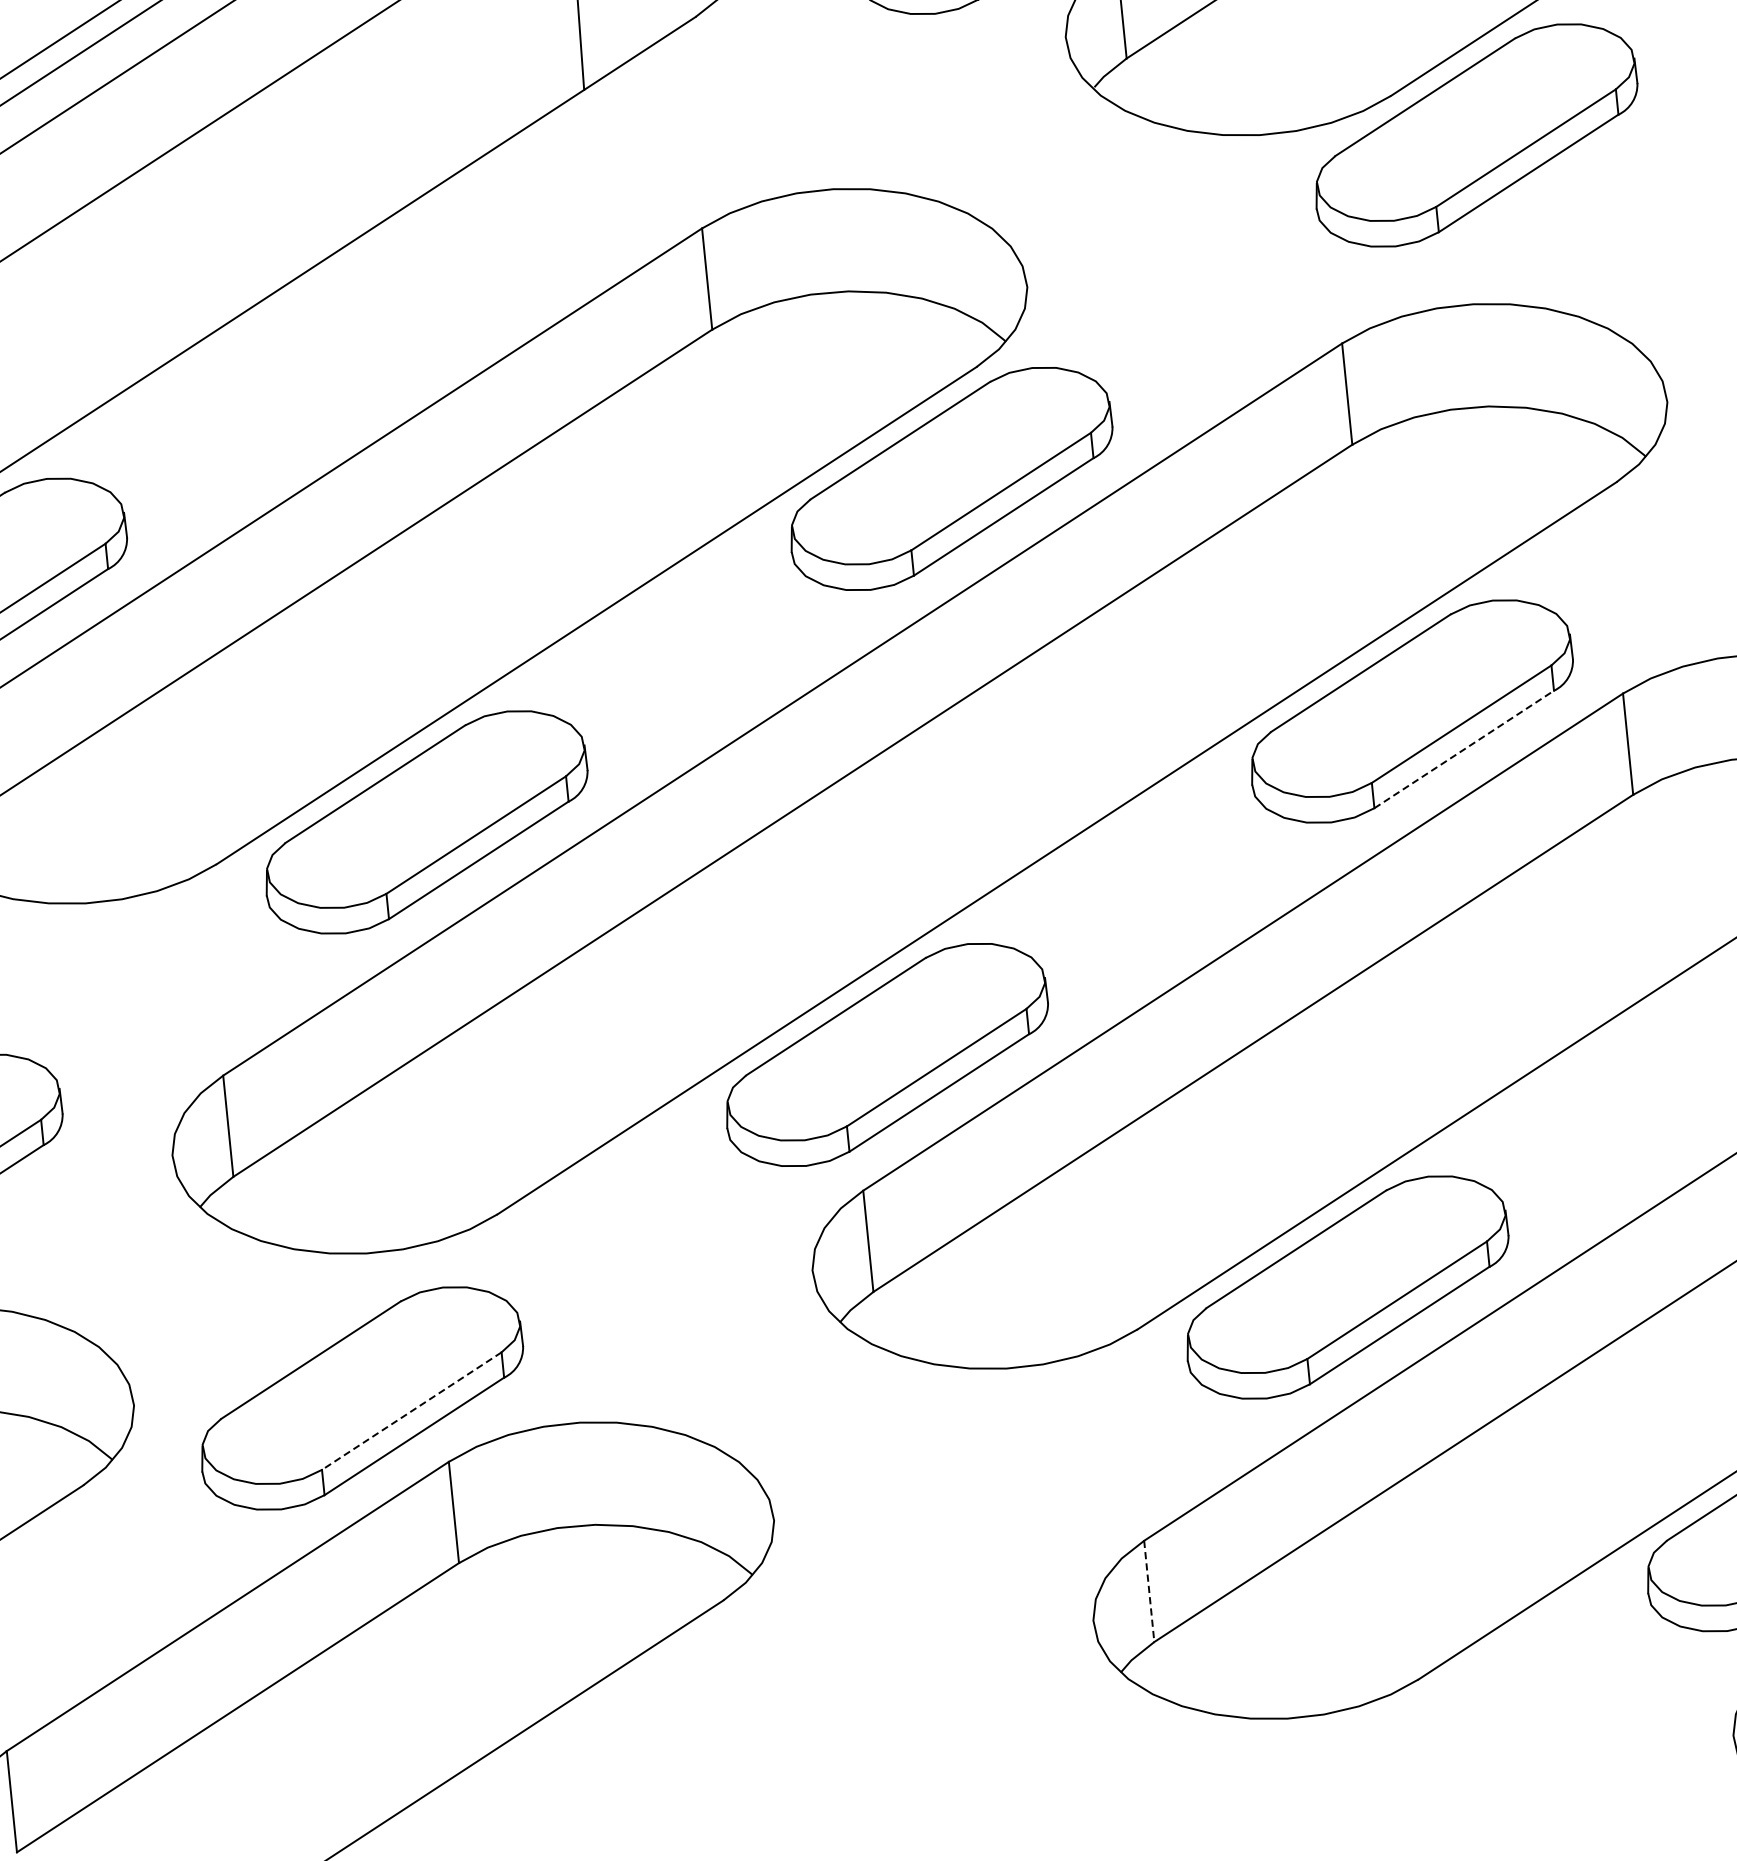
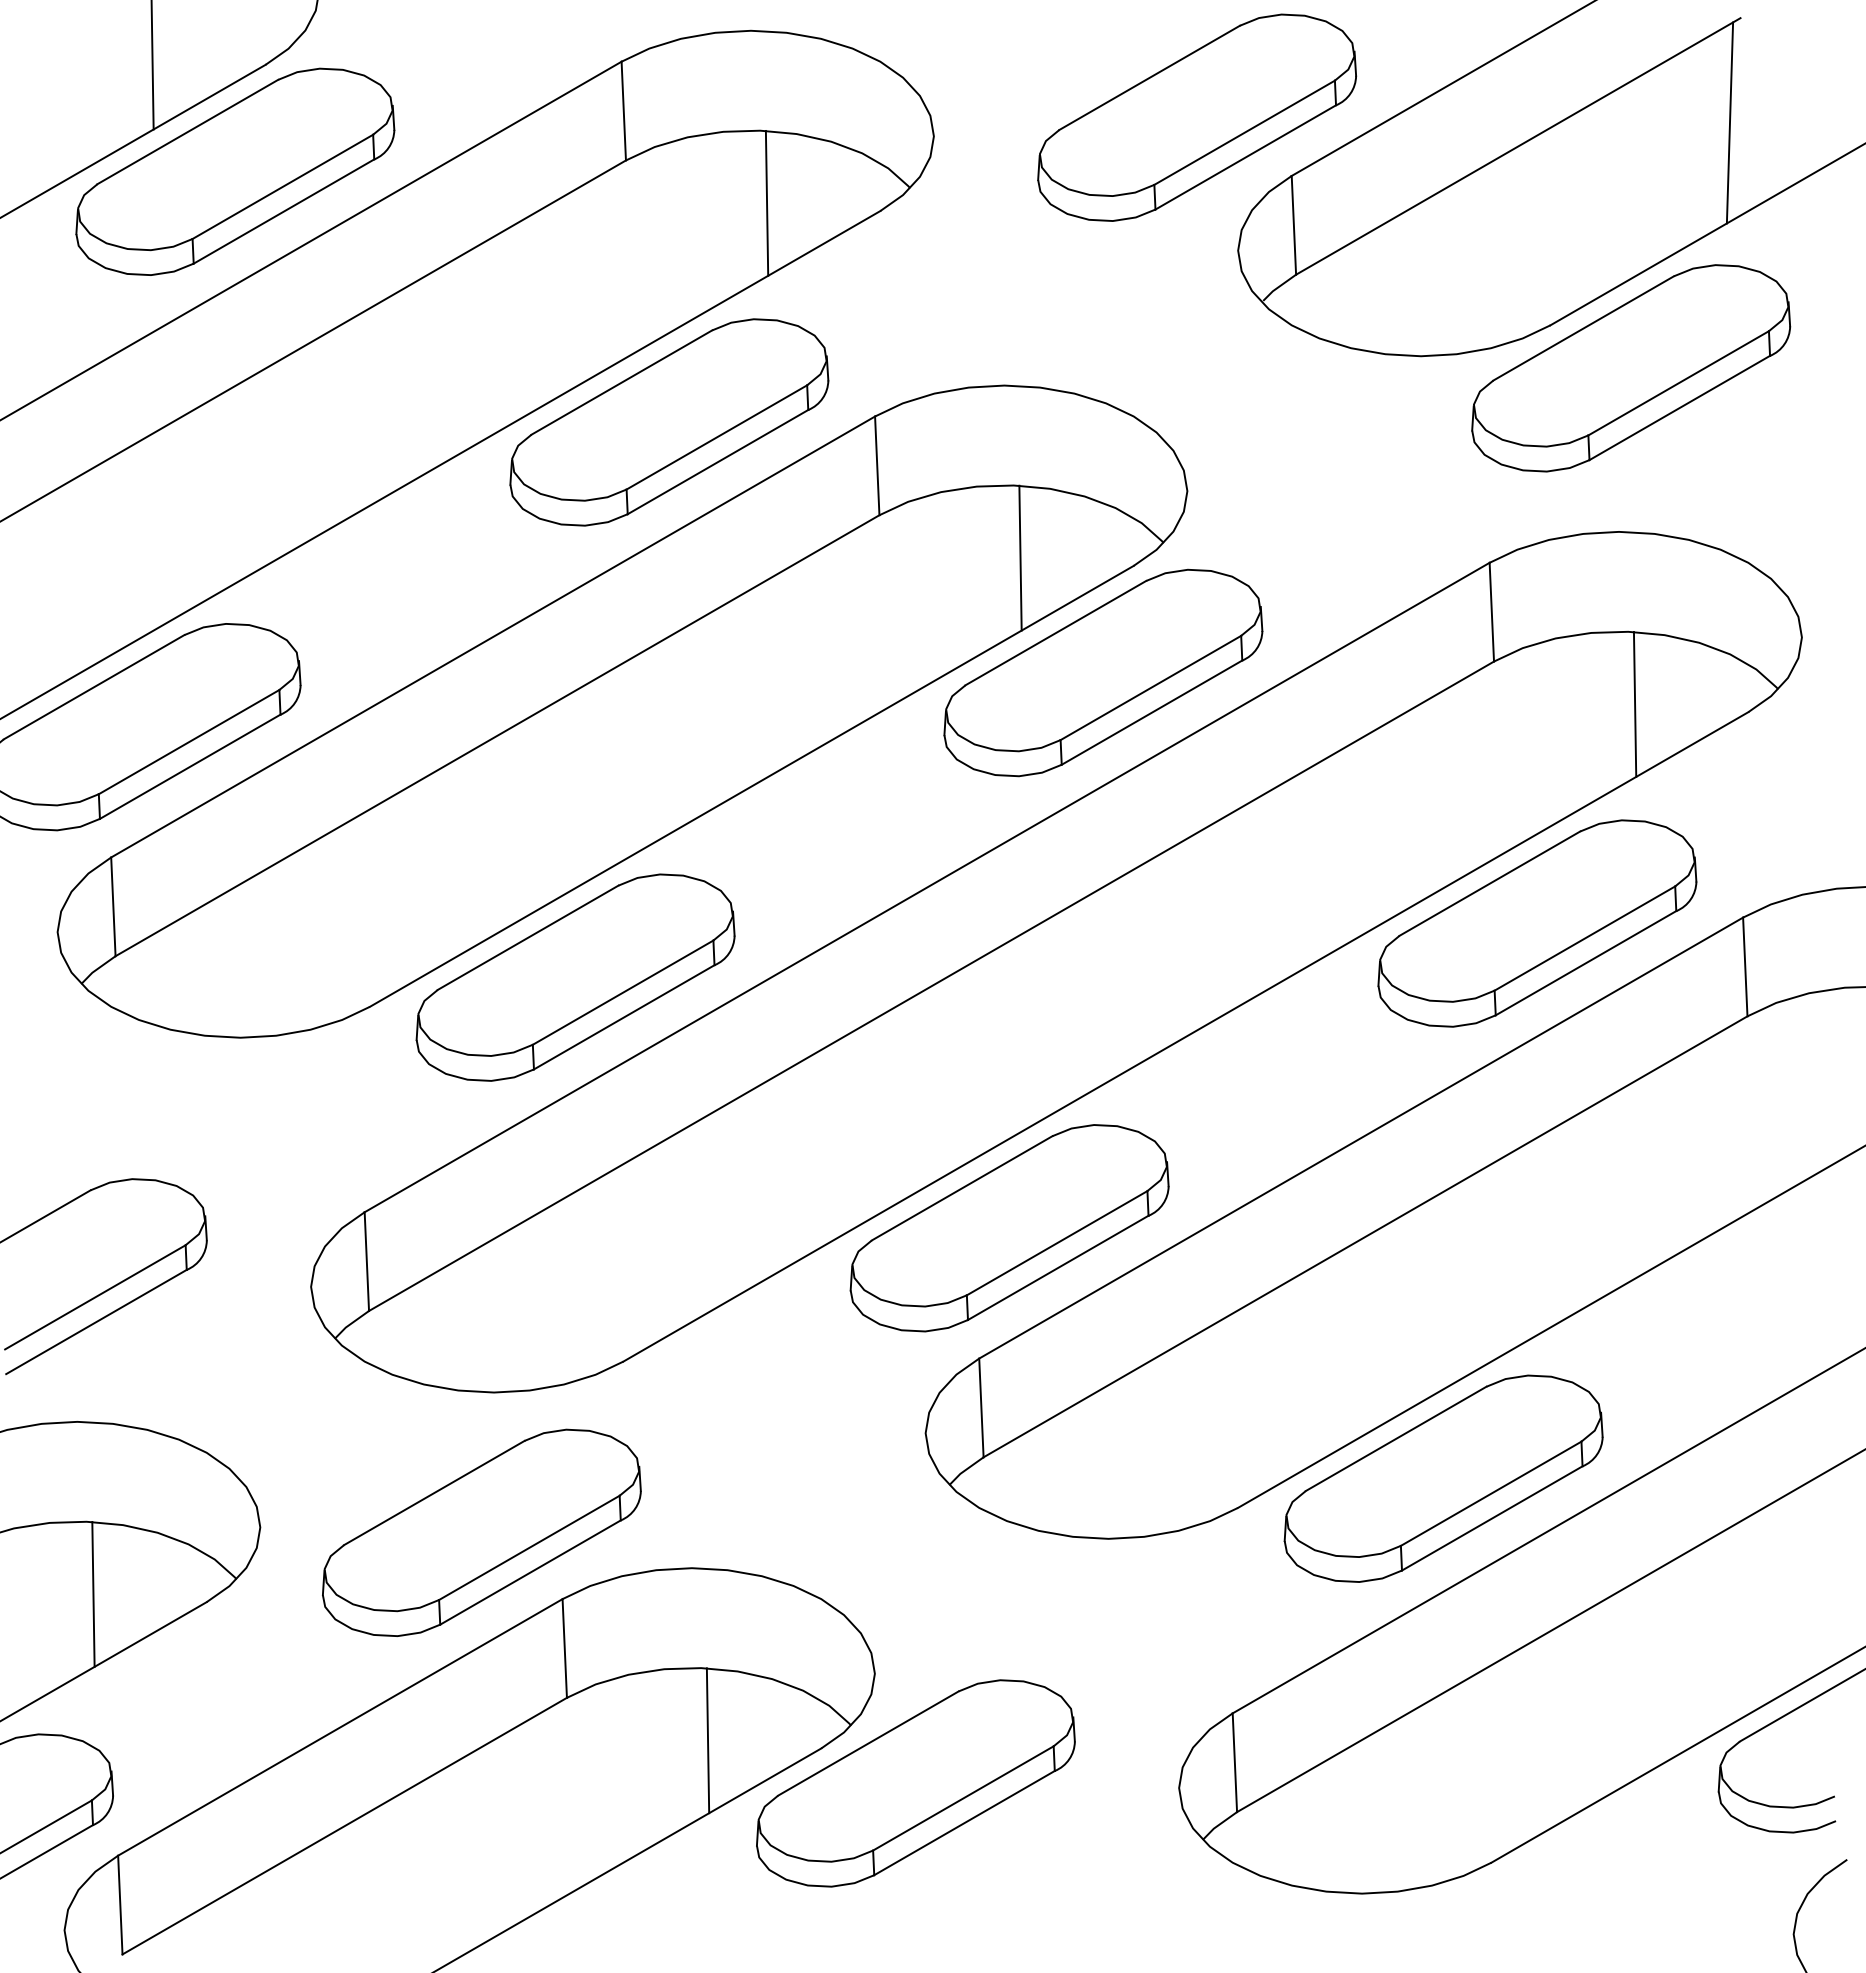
part: (491, 246) -> (669, 422), added
line: (859, 364) -> (1020, 557), added
line: (1499, 480) -> (1634, 704), added
line: (1464, 748) -> (1586, 962), dashed -> solid
line: (410, 1411) -> (528, 1548), dashed -> solid
line: (1148, 1592) -> (1234, 1763), dashed -> solid
line: (605, 1598) -> (707, 1740), added
part: (822, 1631) -> (915, 1783), added

